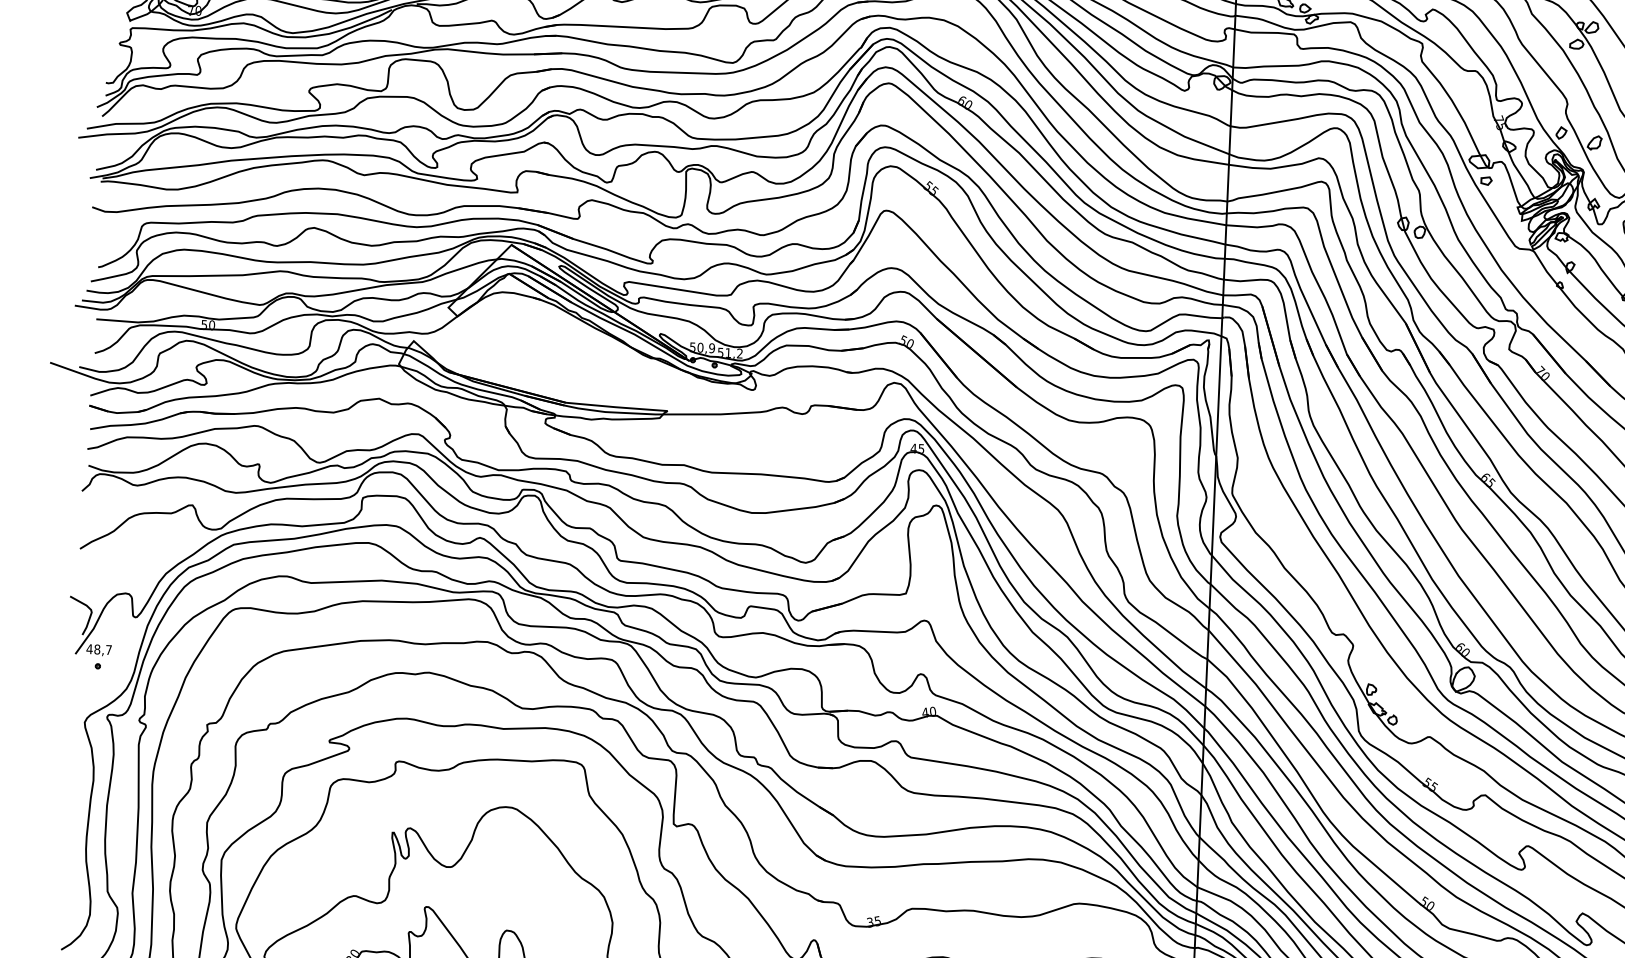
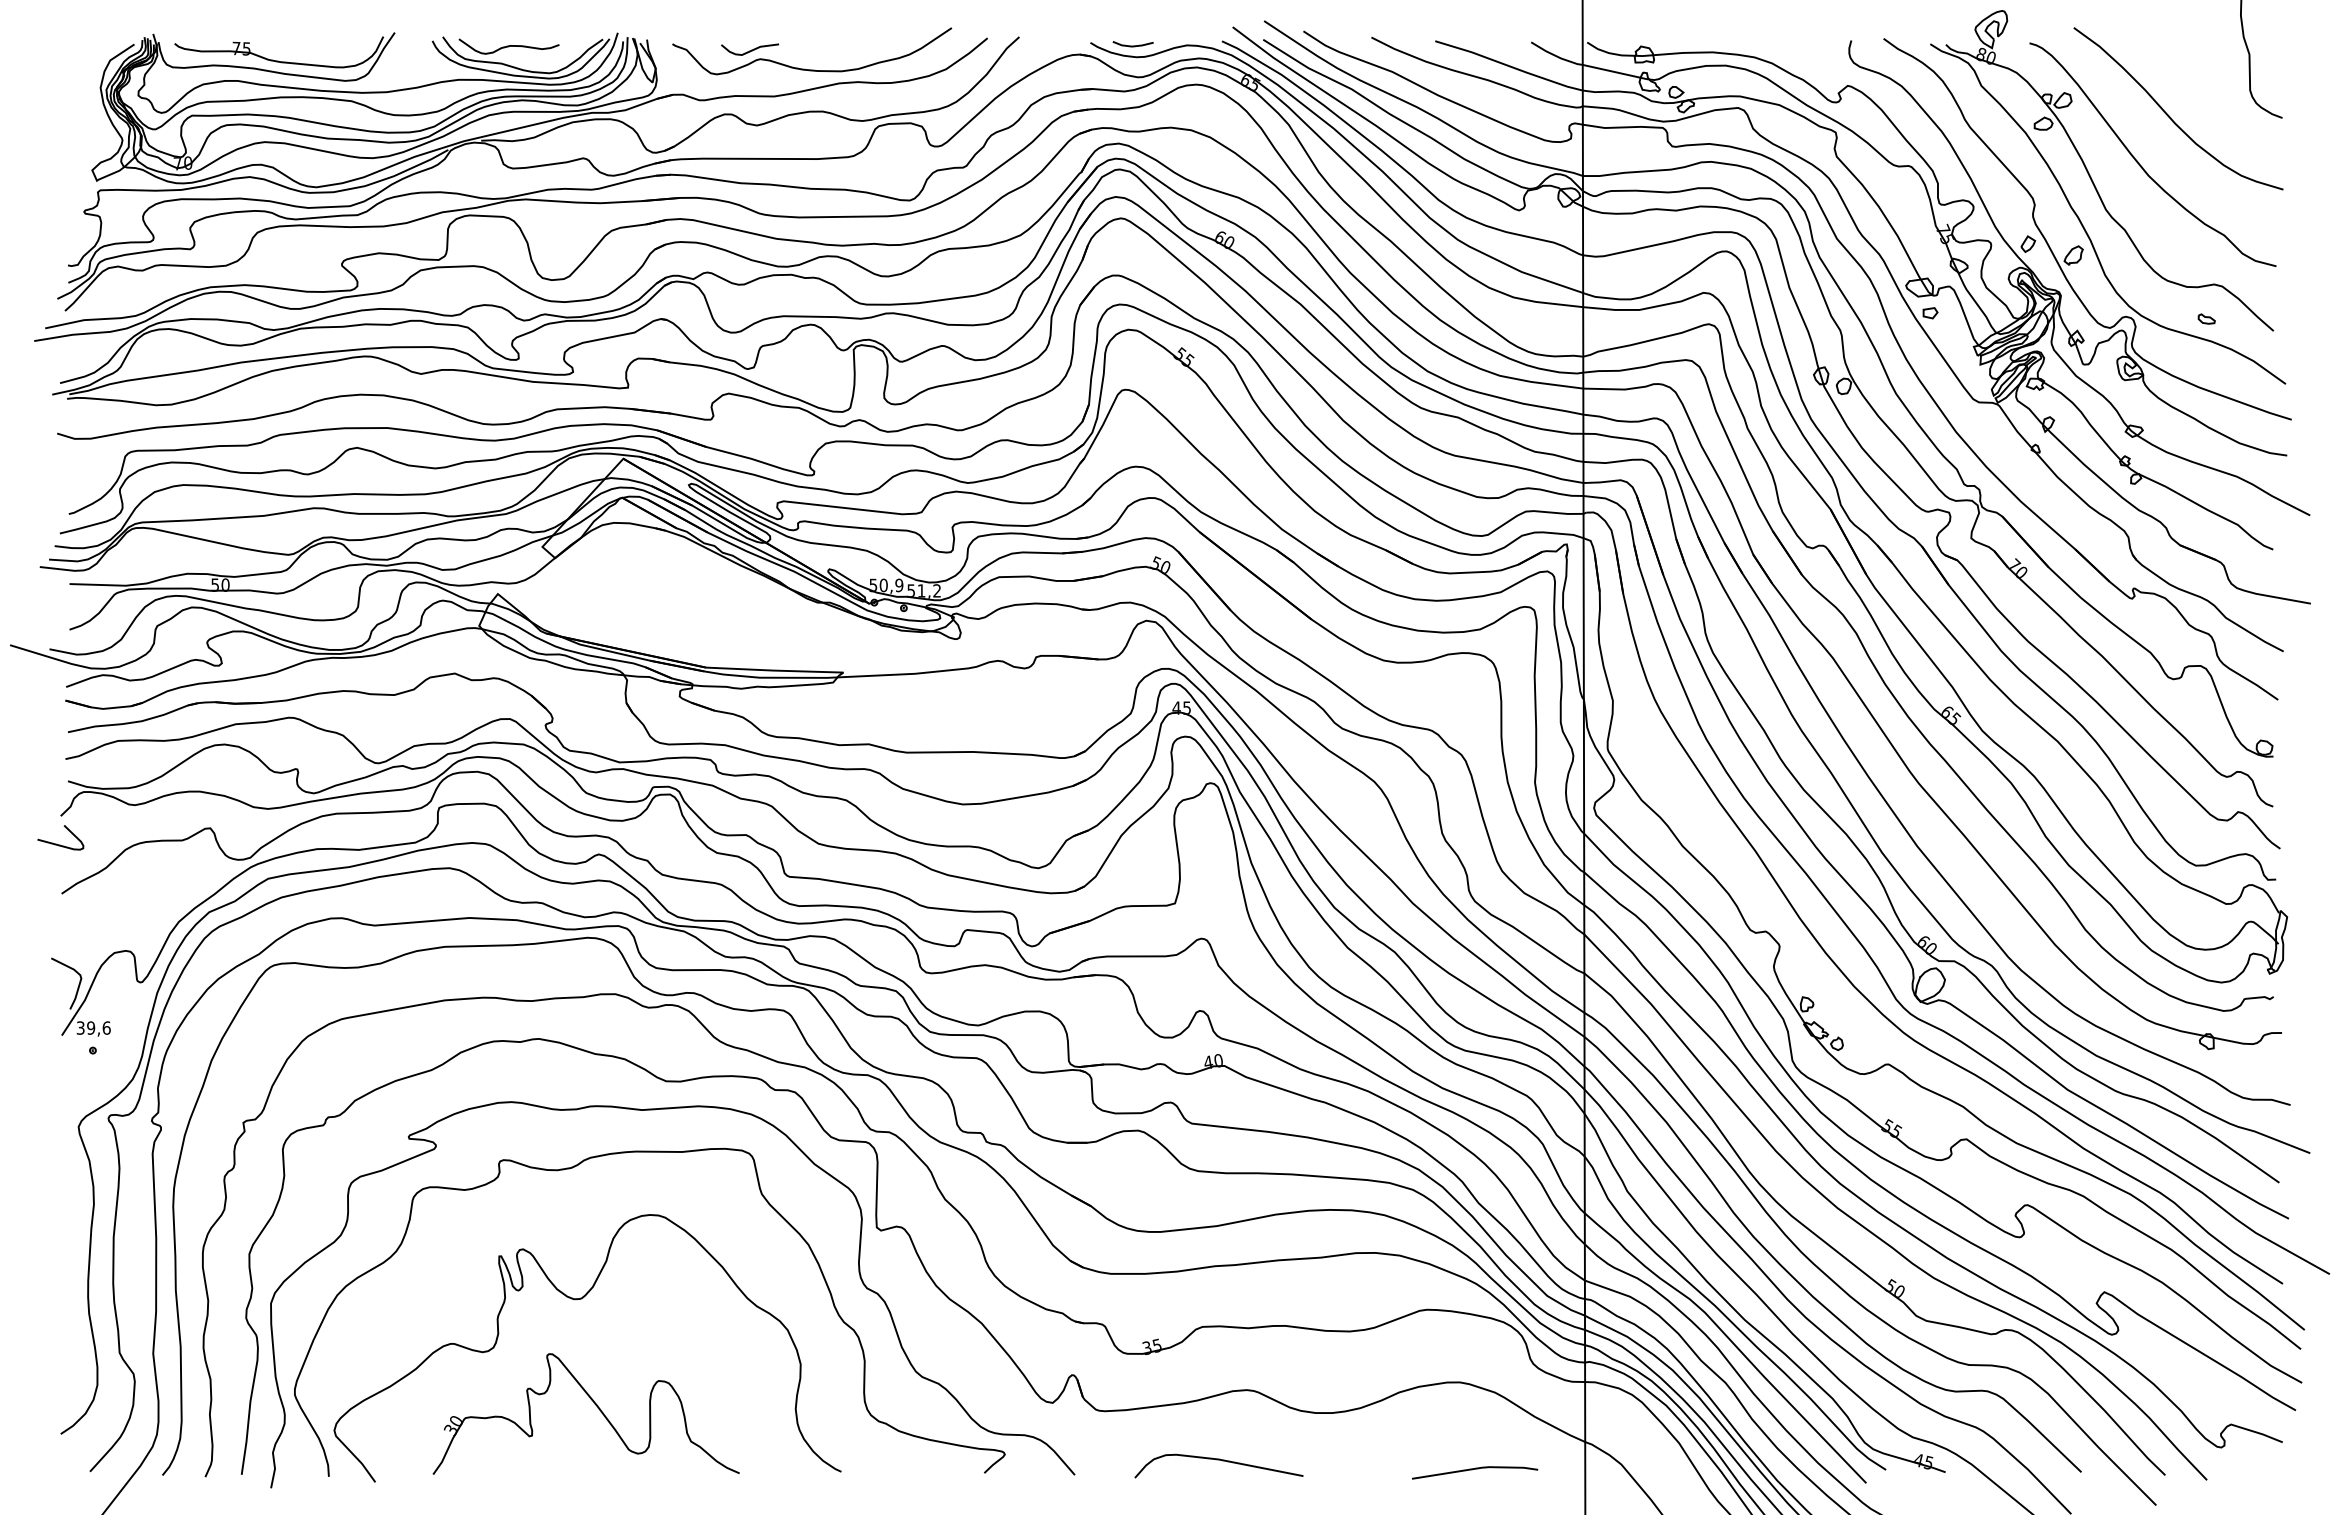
curve: (80, 512) -> (60, 844), added
text: (99, 649) -> (93, 1027), 48,7 -> 39,6

